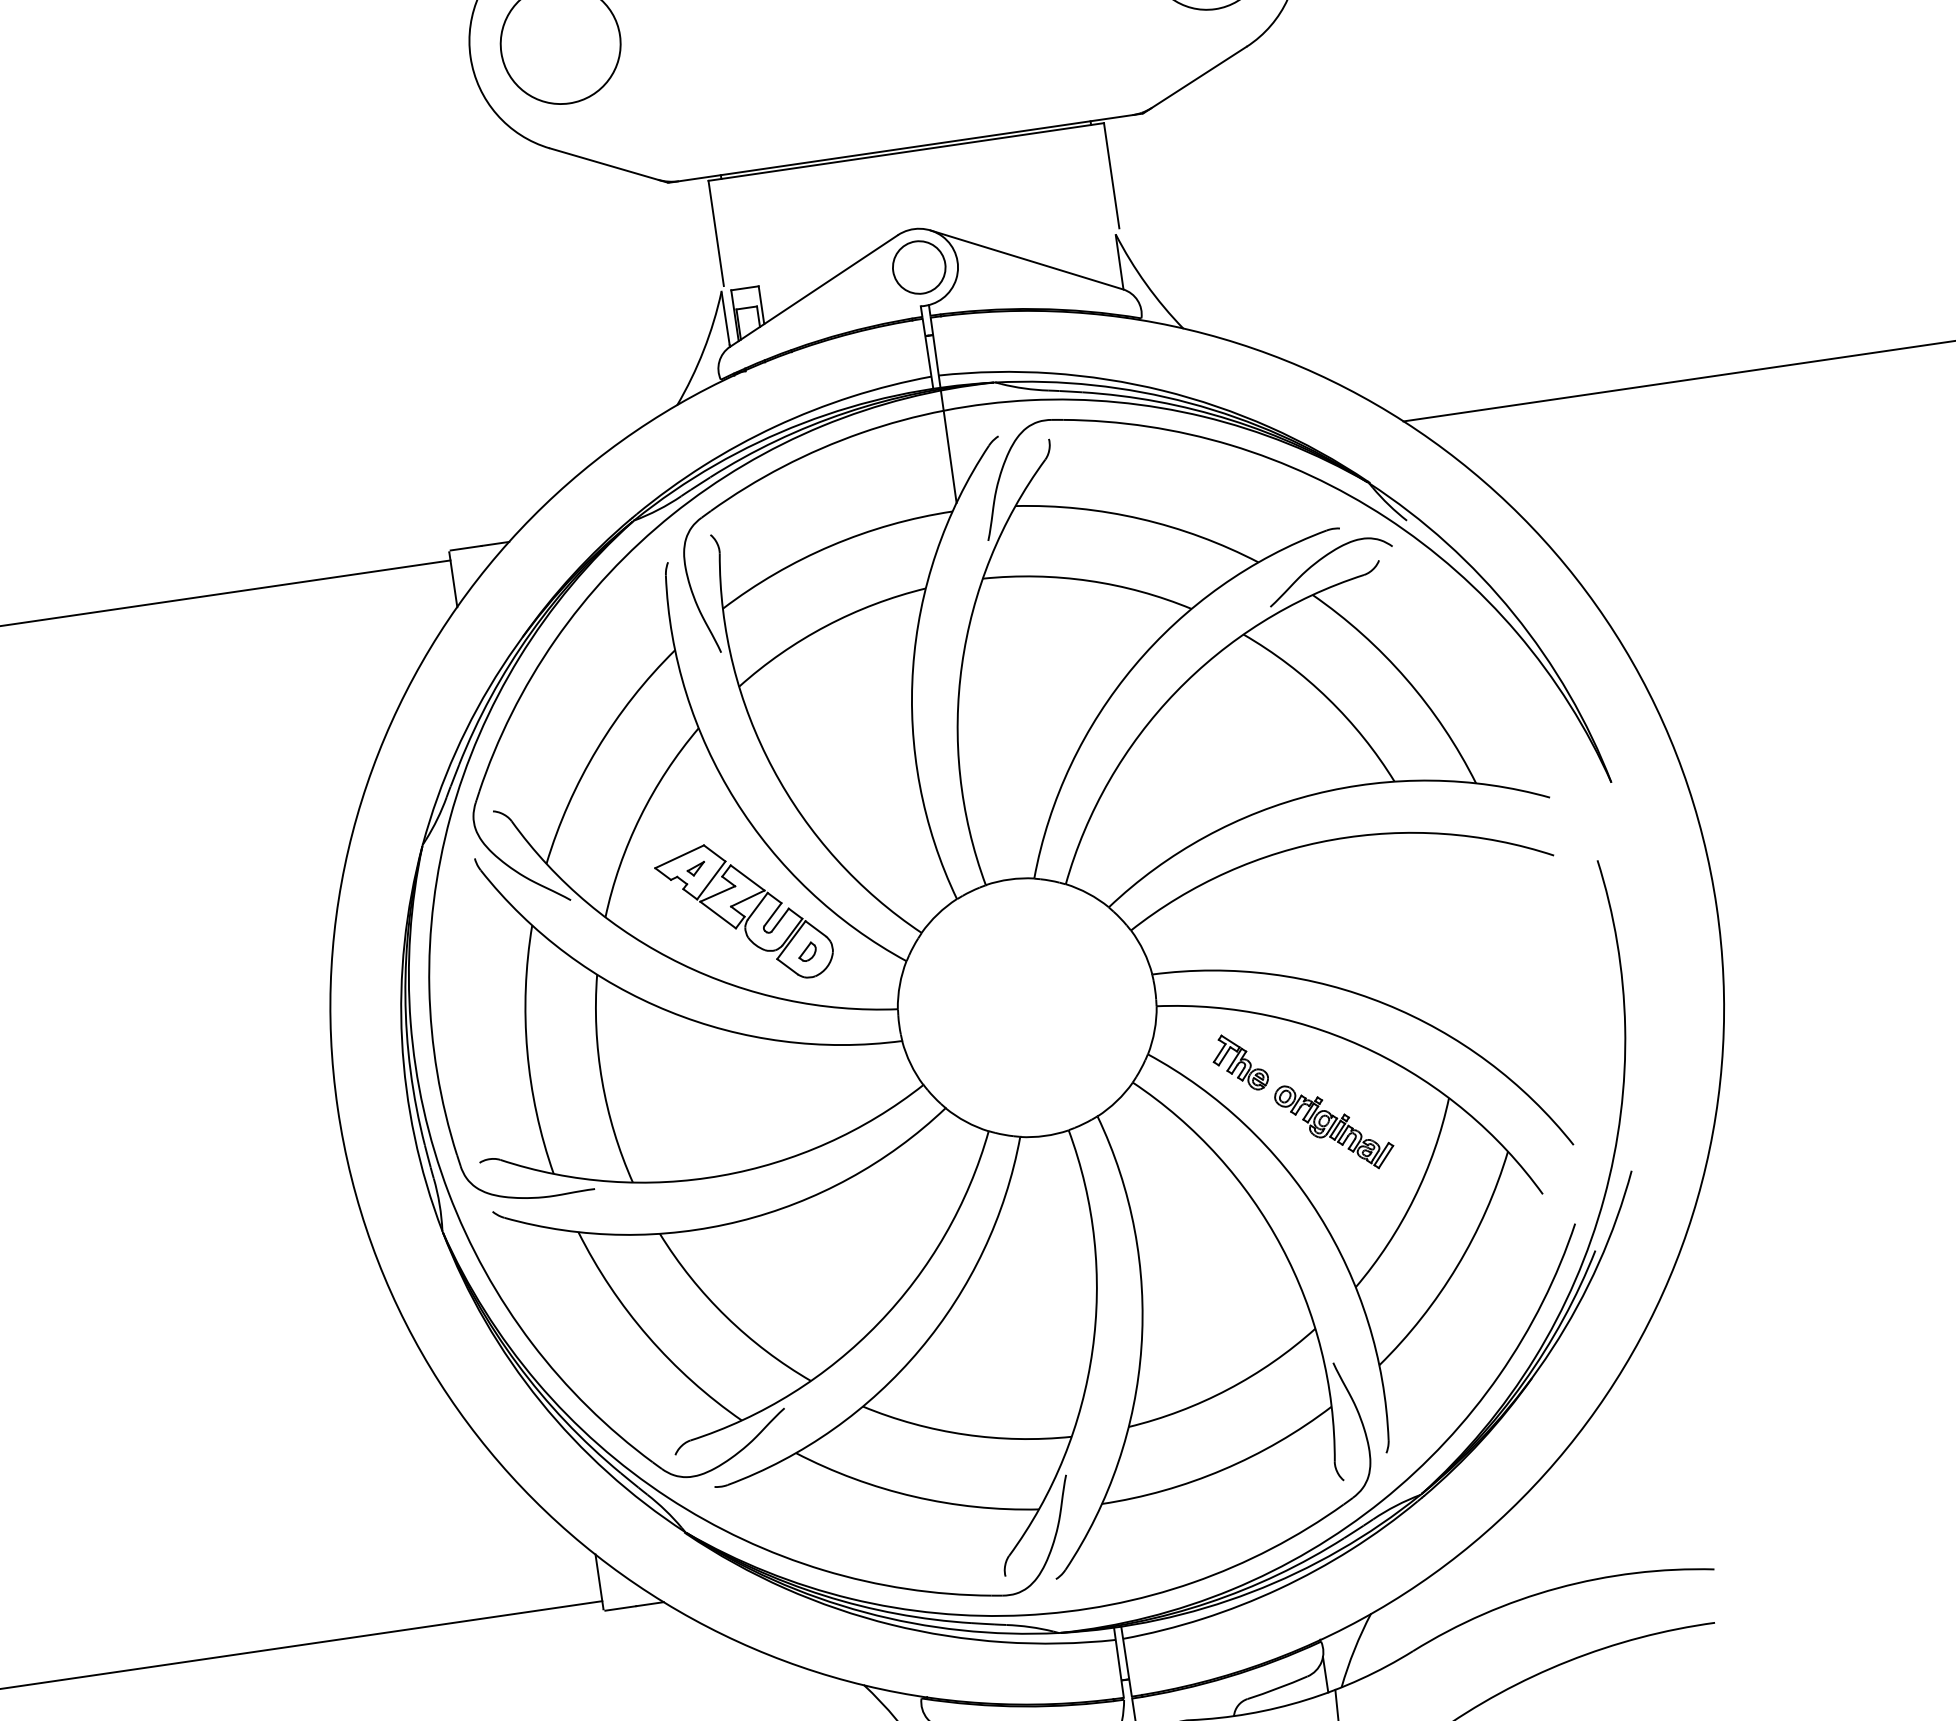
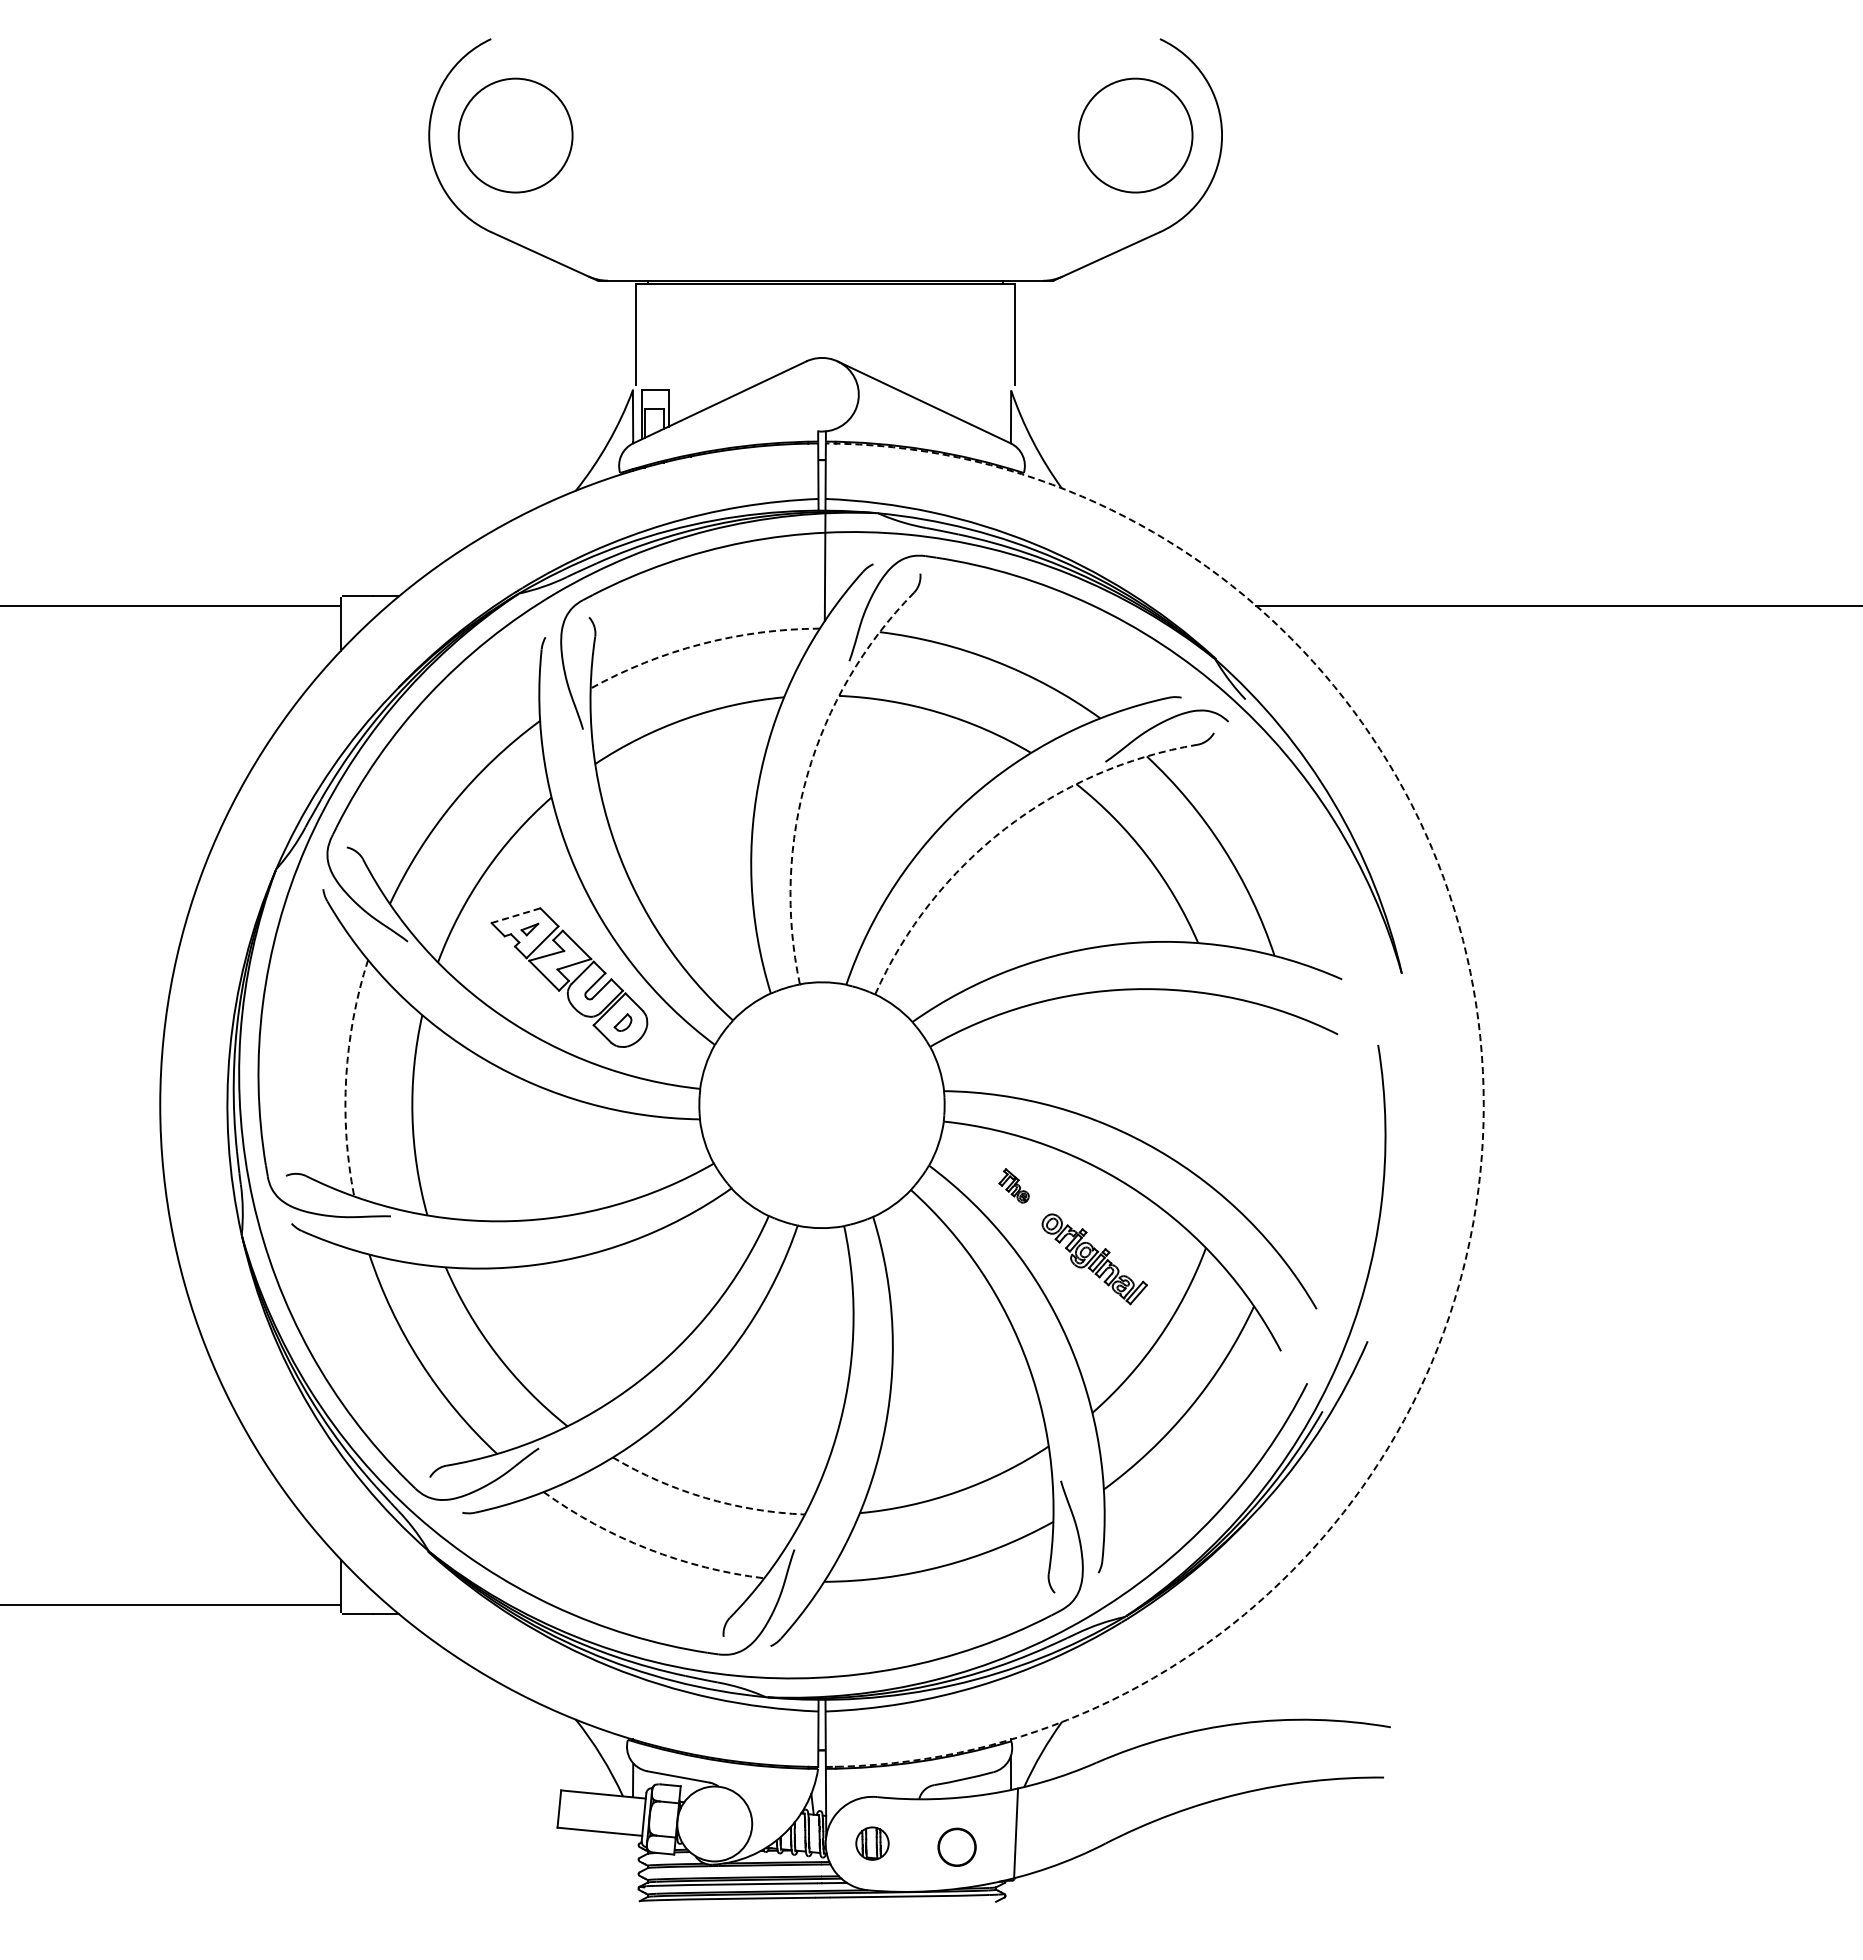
circle: (918, 267) -> (821, 394), removed
arc: (831, 546) -> (701, 644), solid -> dashed
arc: (961, 665) -> (807, 774), solid -> dashed
arc: (1176, 691) -> (1005, 828), solid -> dashed
line: (680, 856) -> (516, 915), solid -> dashed
arc: (1716, 907) -> (1483, 1105), solid -> dashed
arc: (527, 1051) -> (346, 1077), solid -> dashed
part: (1238, 1062) -> (1013, 1185), size x0.6
arc: (965, 1434) -> (705, 1497), solid -> dashed
arc: (914, 1496) -> (648, 1549), solid -> dashed

